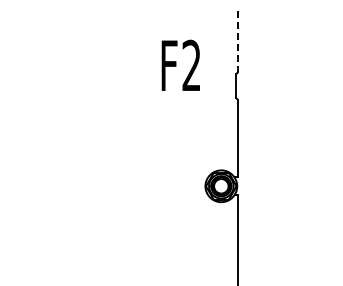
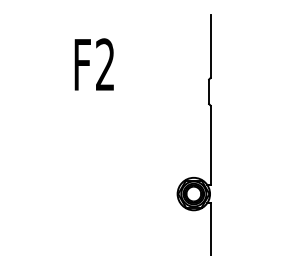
line: (237, 41) -> (210, 46), dashed -> solid
text: (180, 64) -> (93, 63), moved

